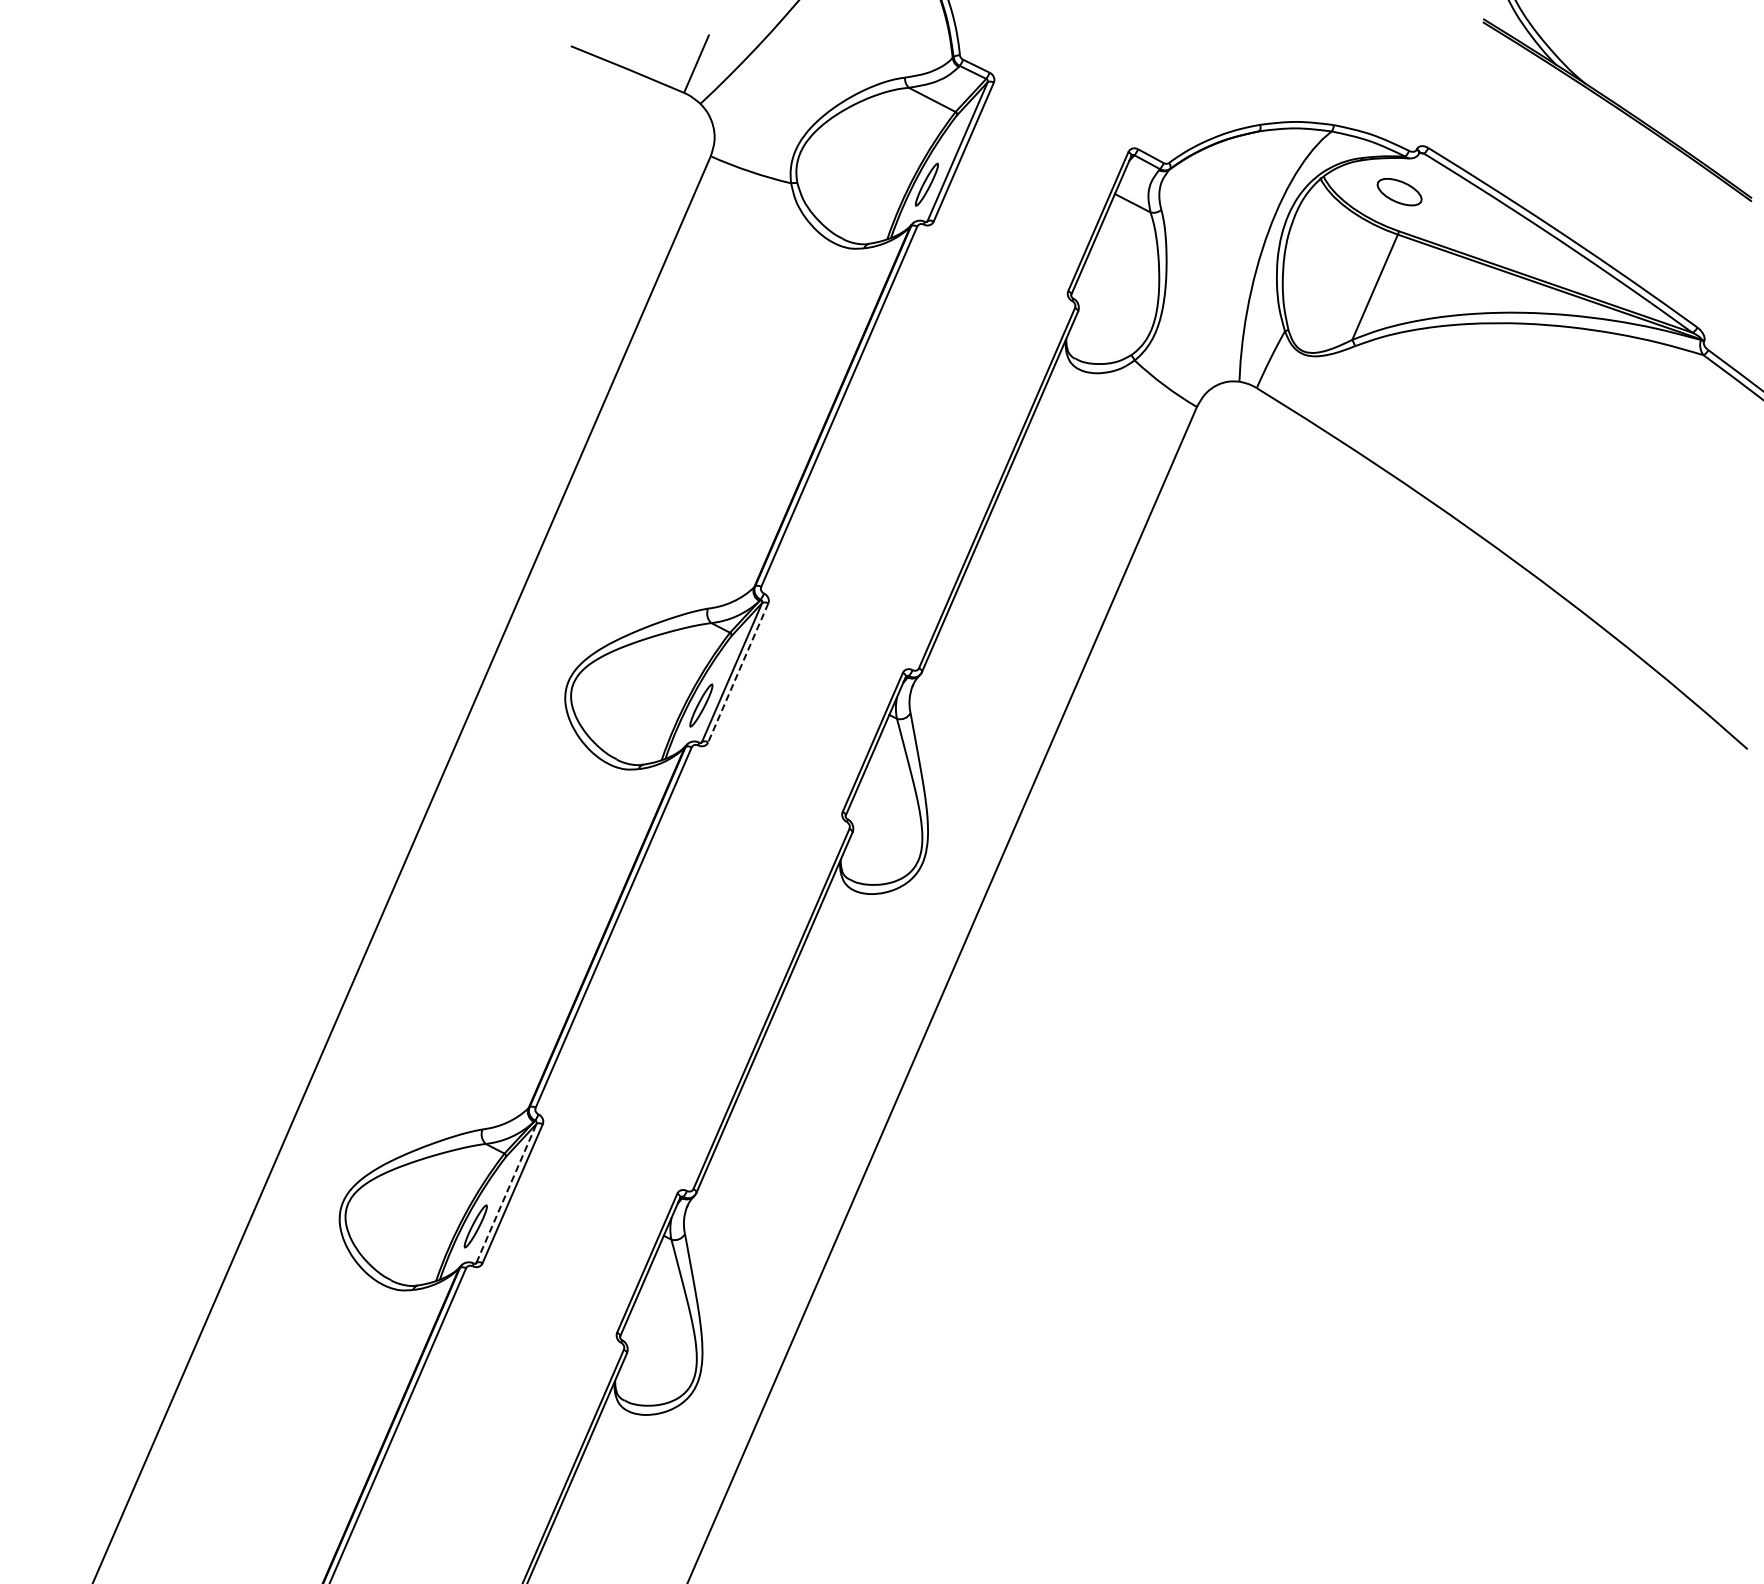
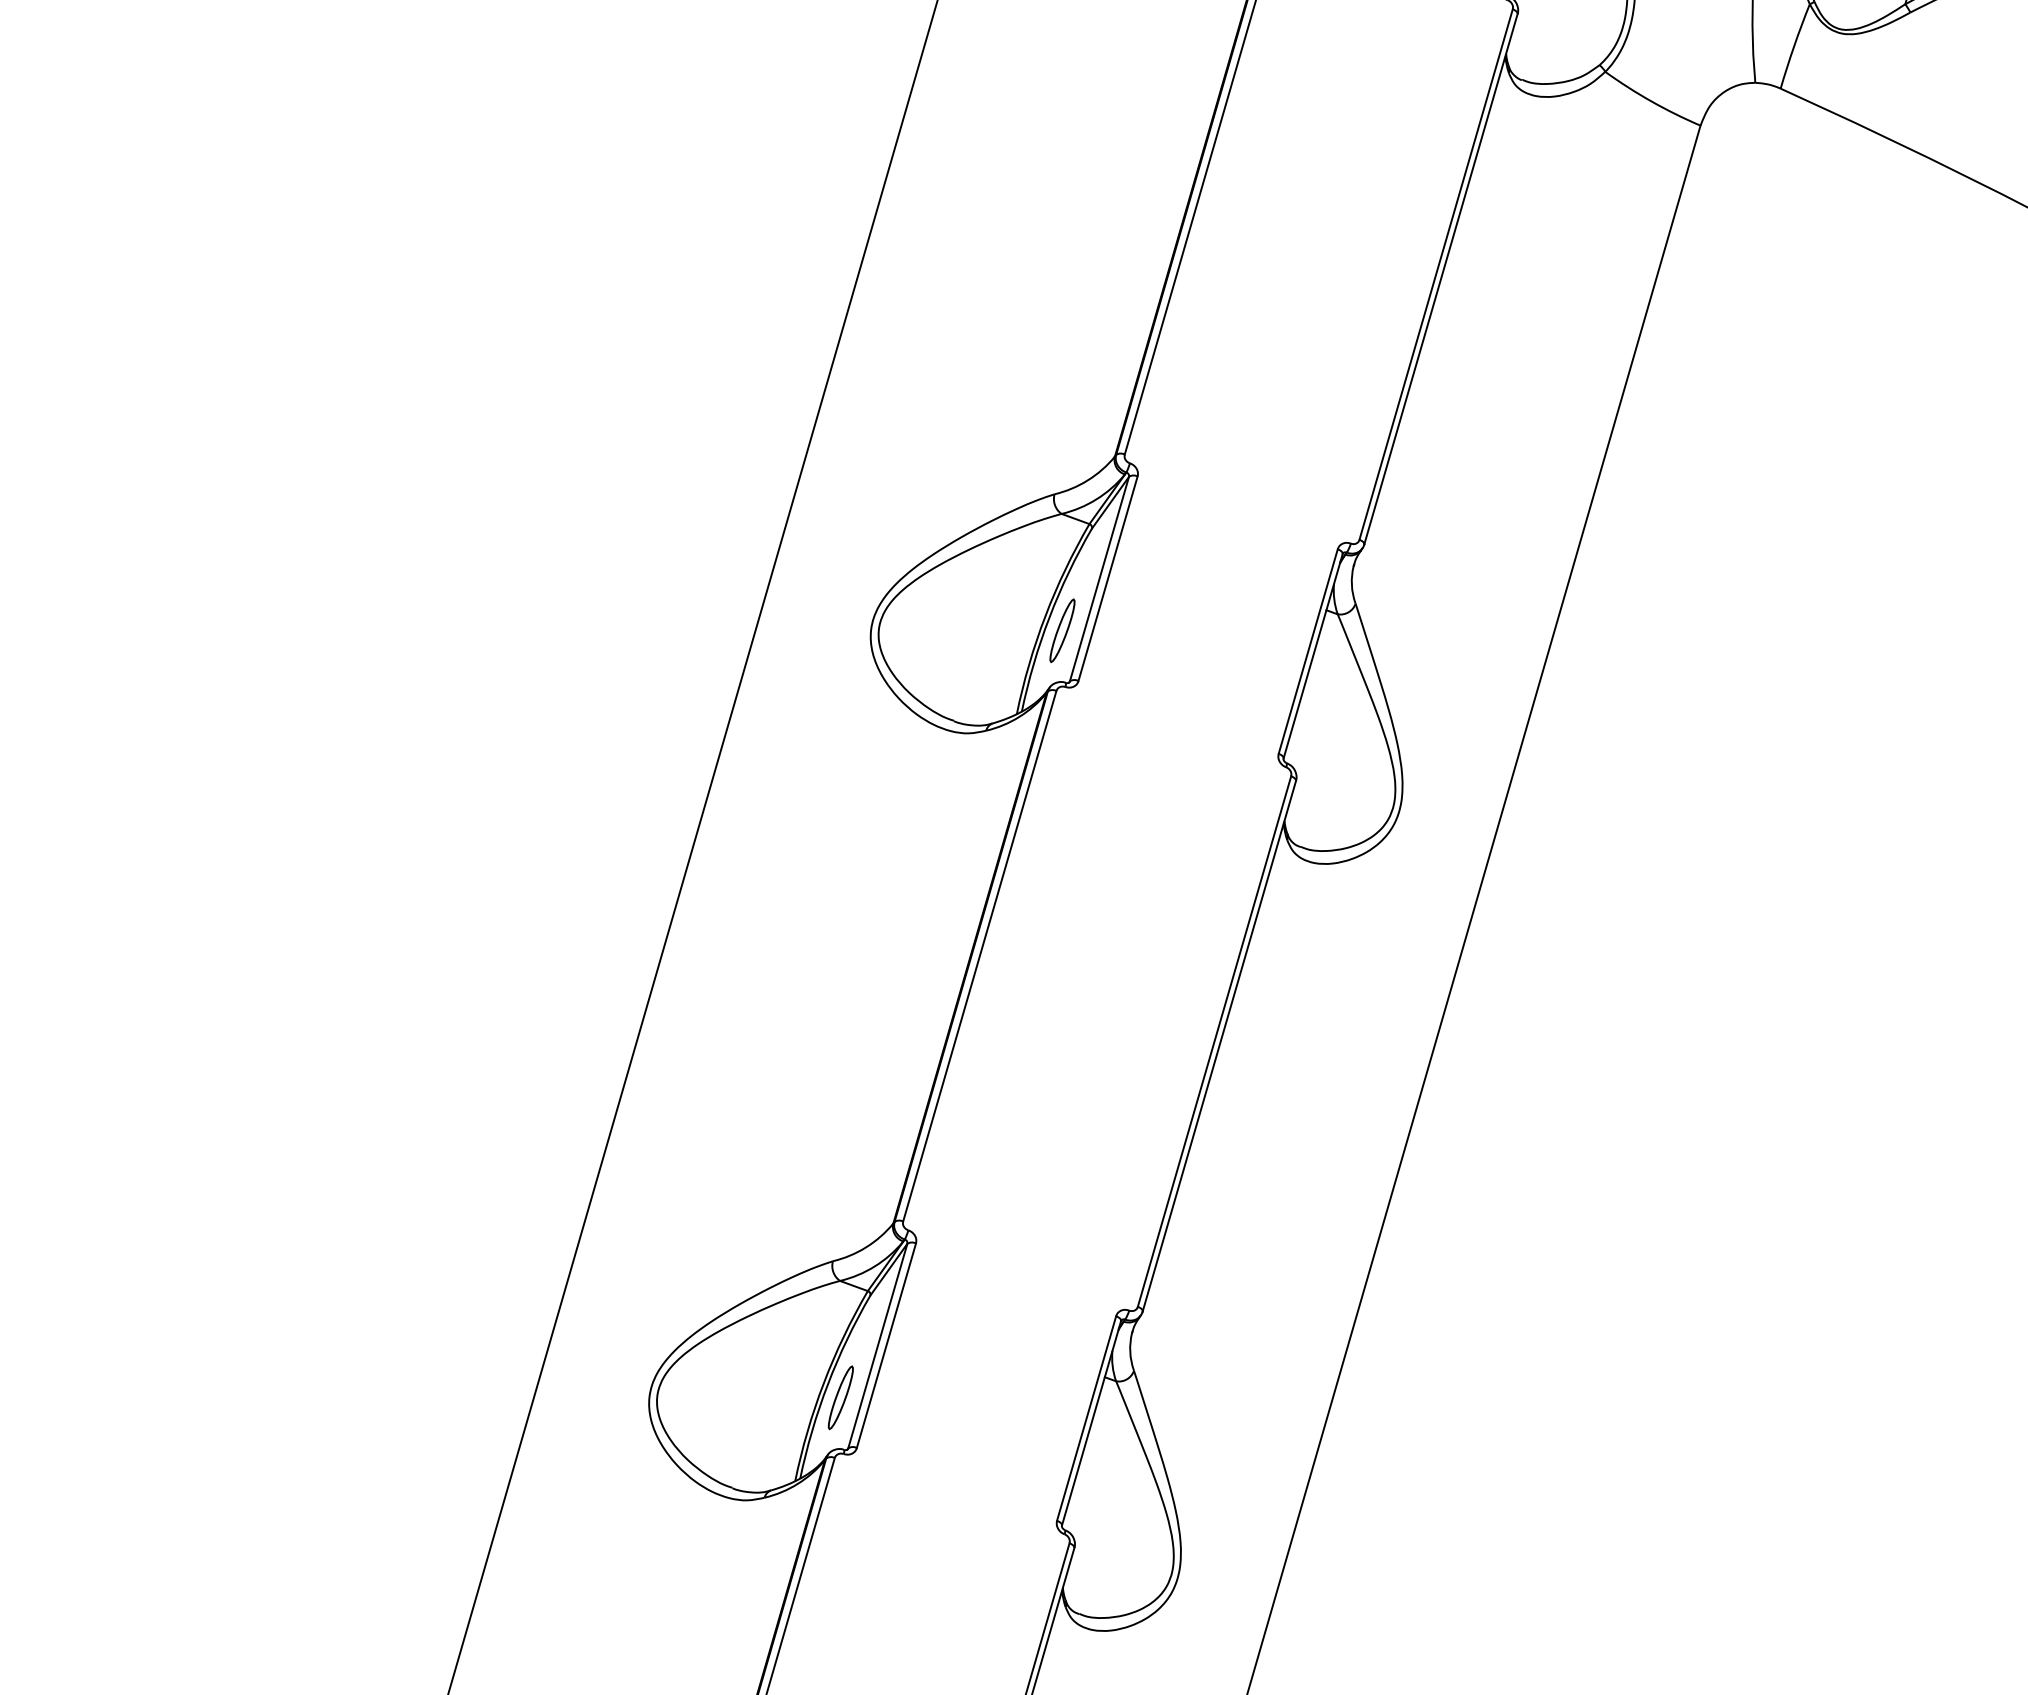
line: (738, 673) -> (1108, 579), dashed -> solid
line: (506, 1193) -> (877, 1346), dashed -> solid

